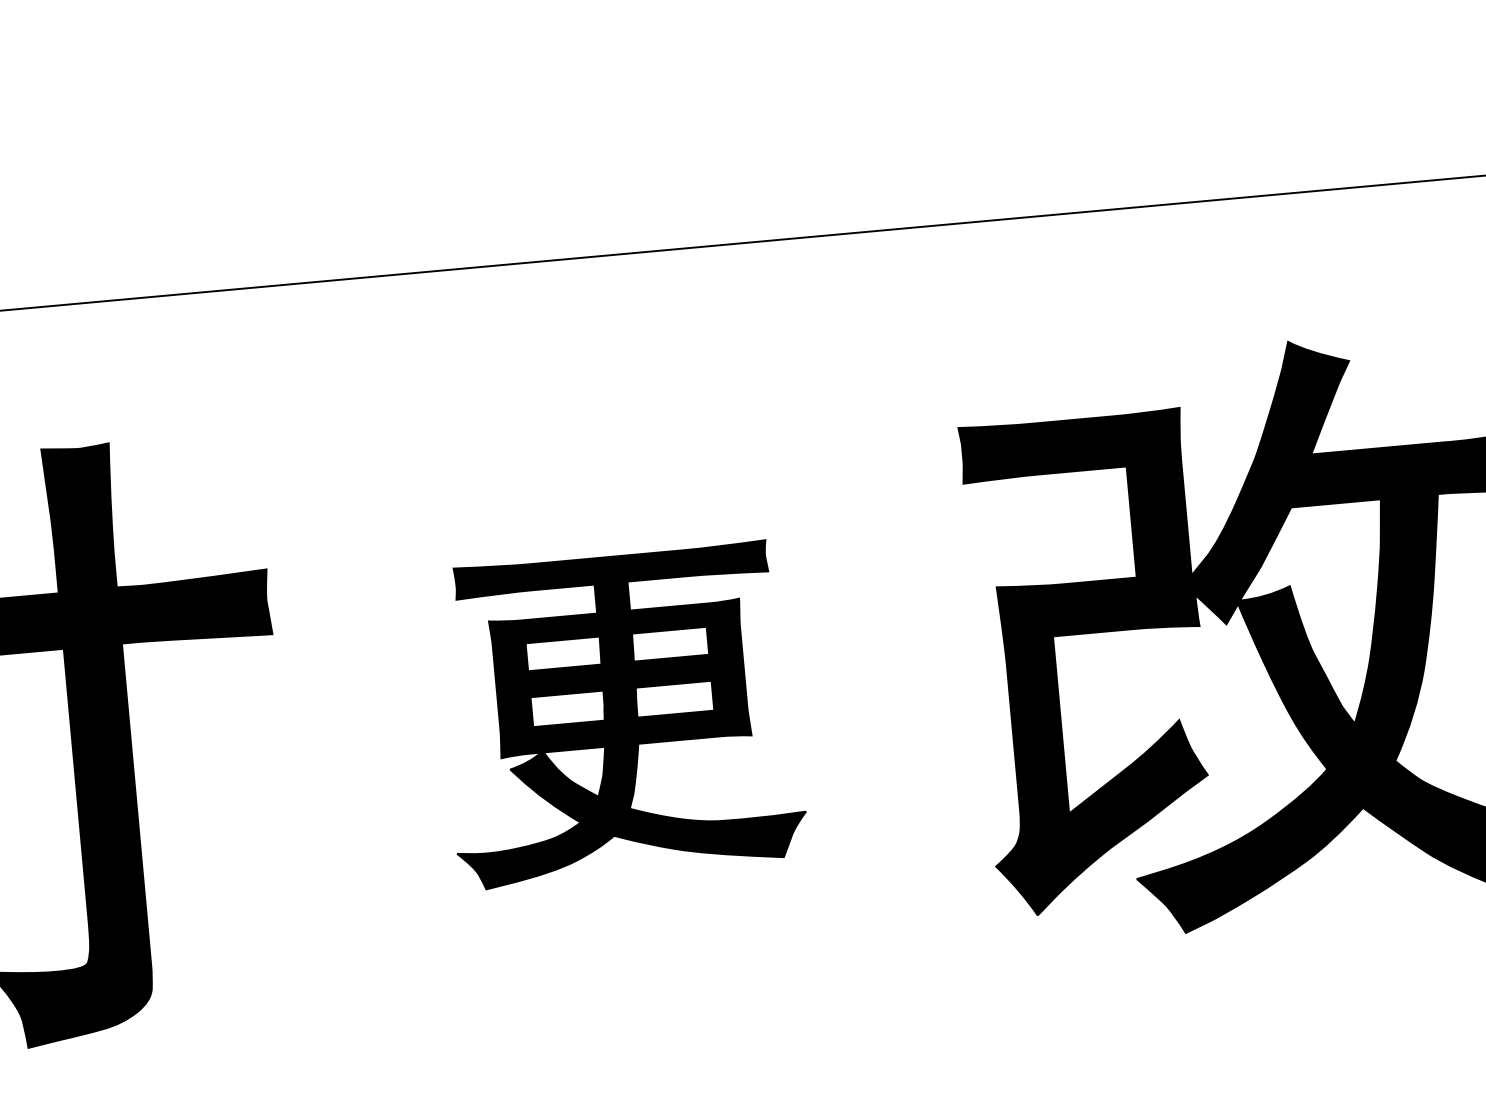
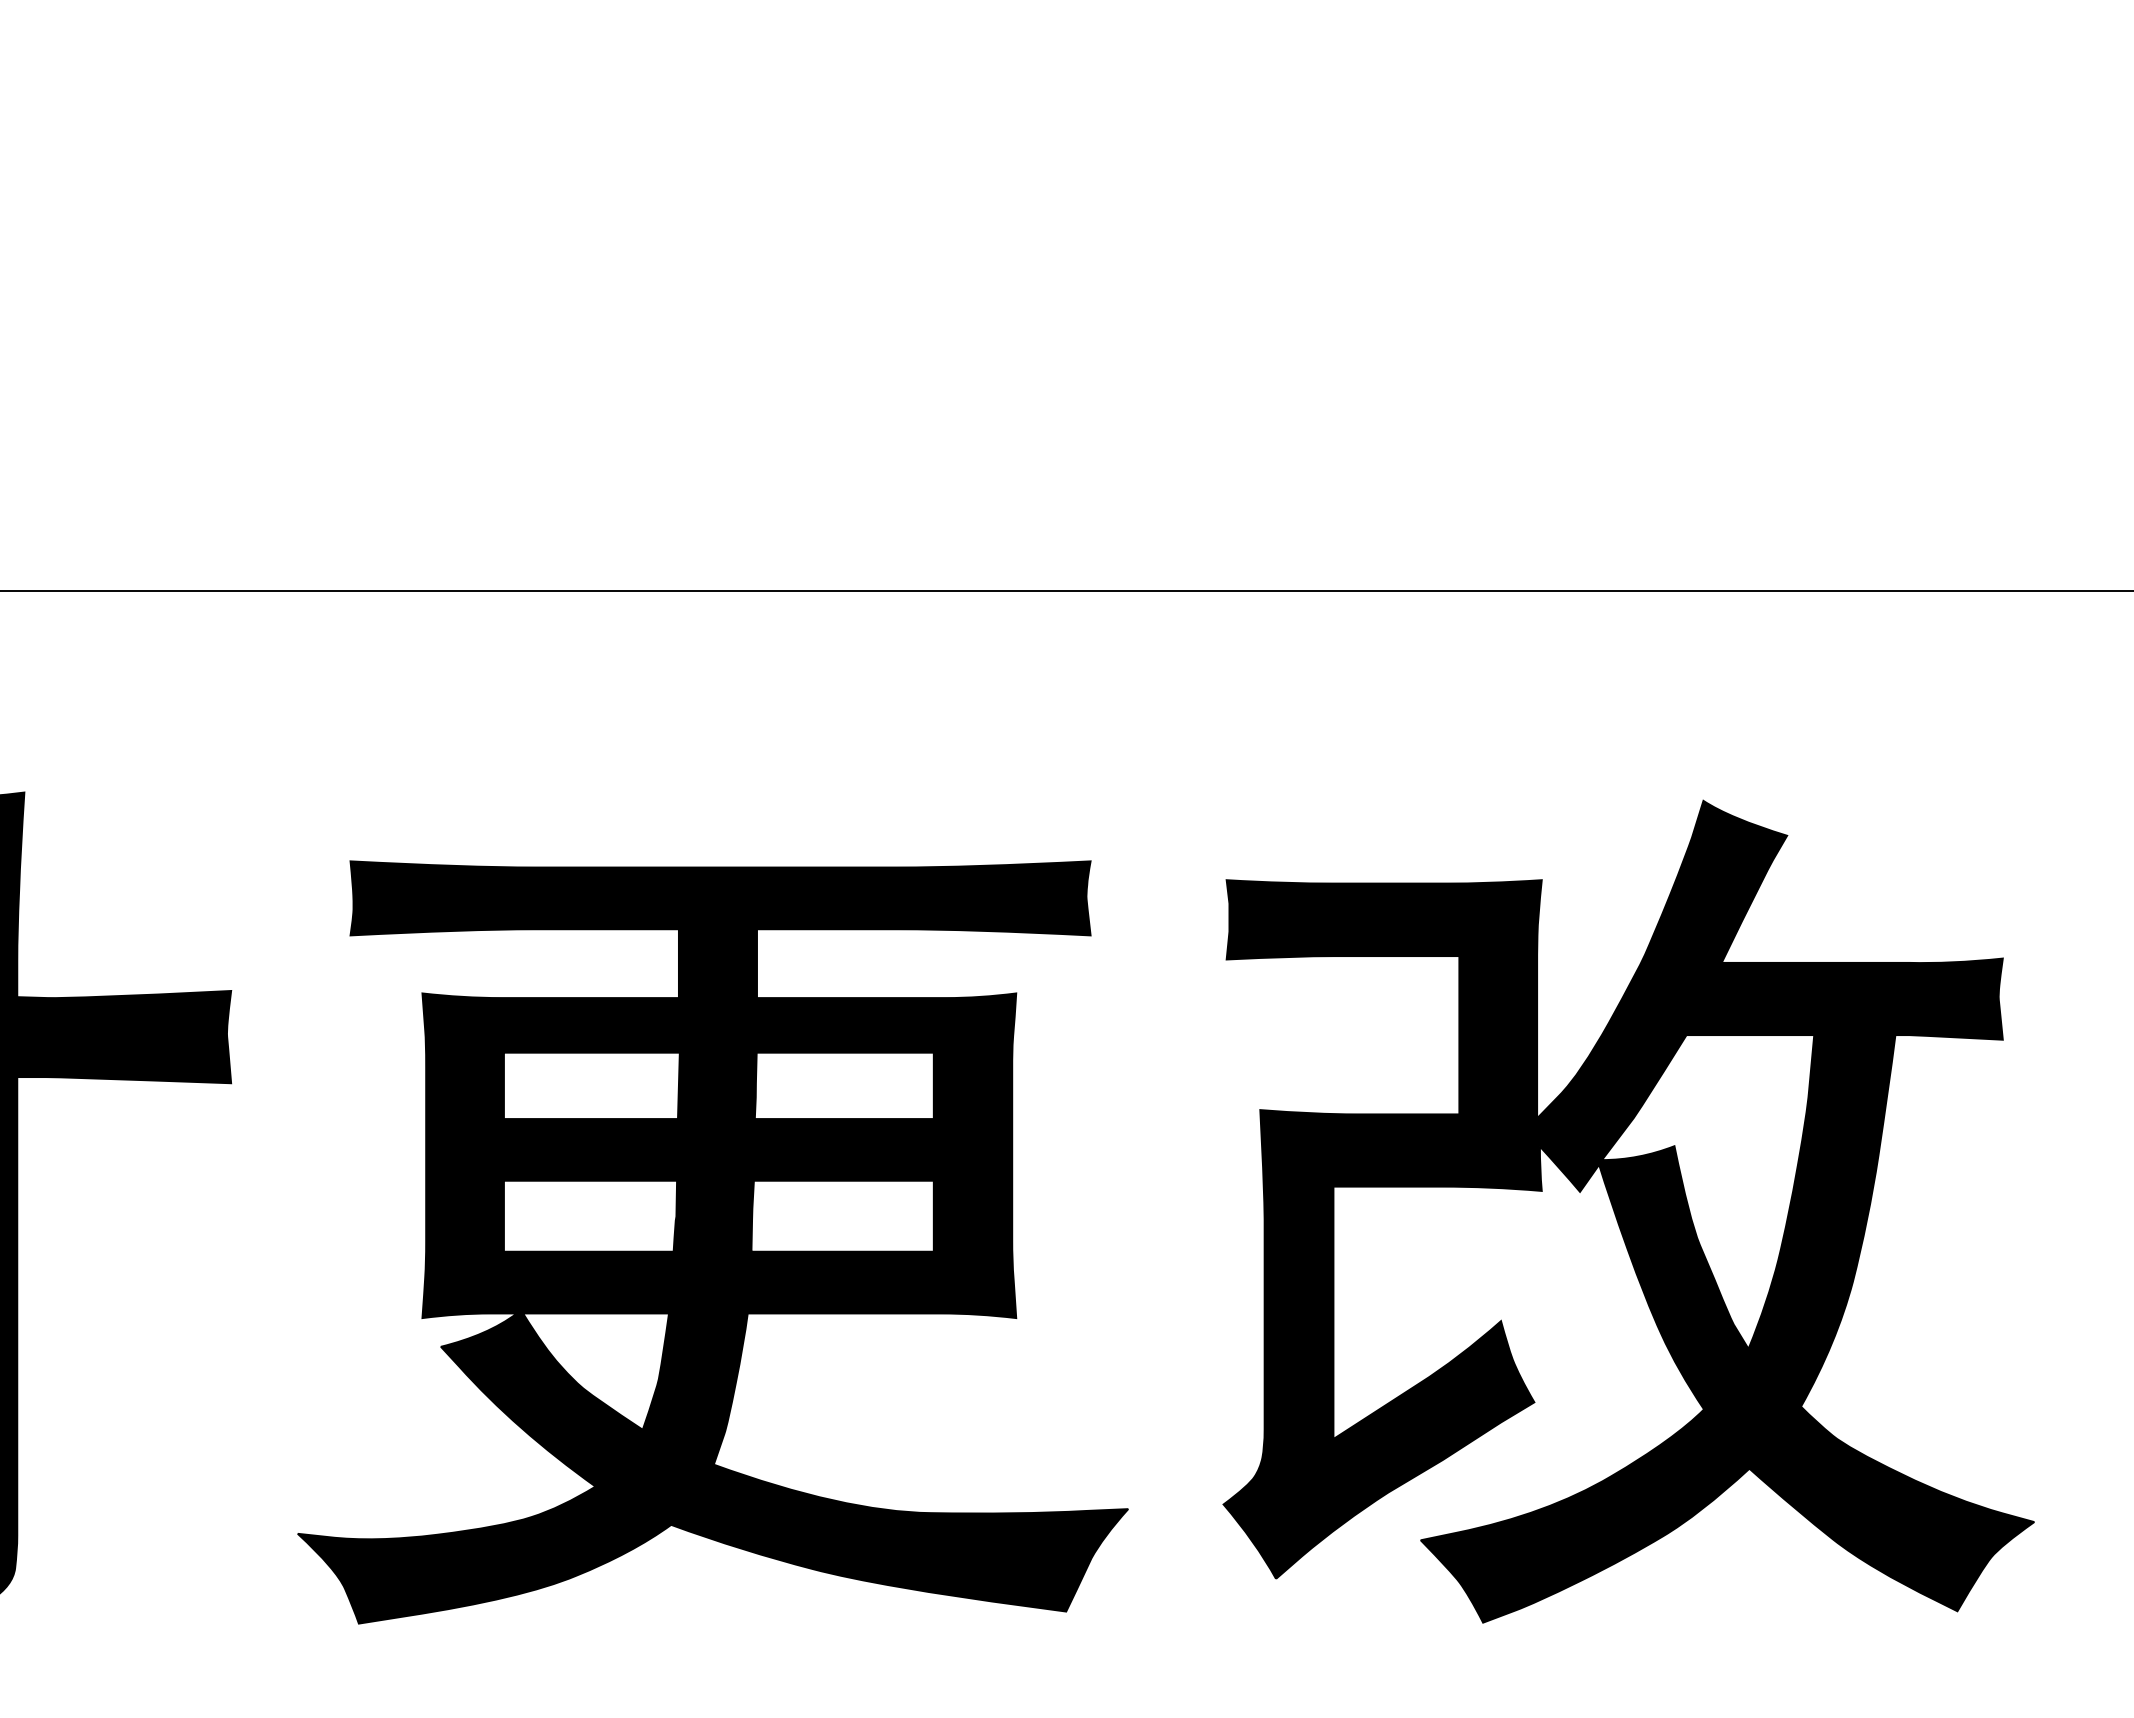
part: (620, 715) -> (712, 1242), size x1.67

